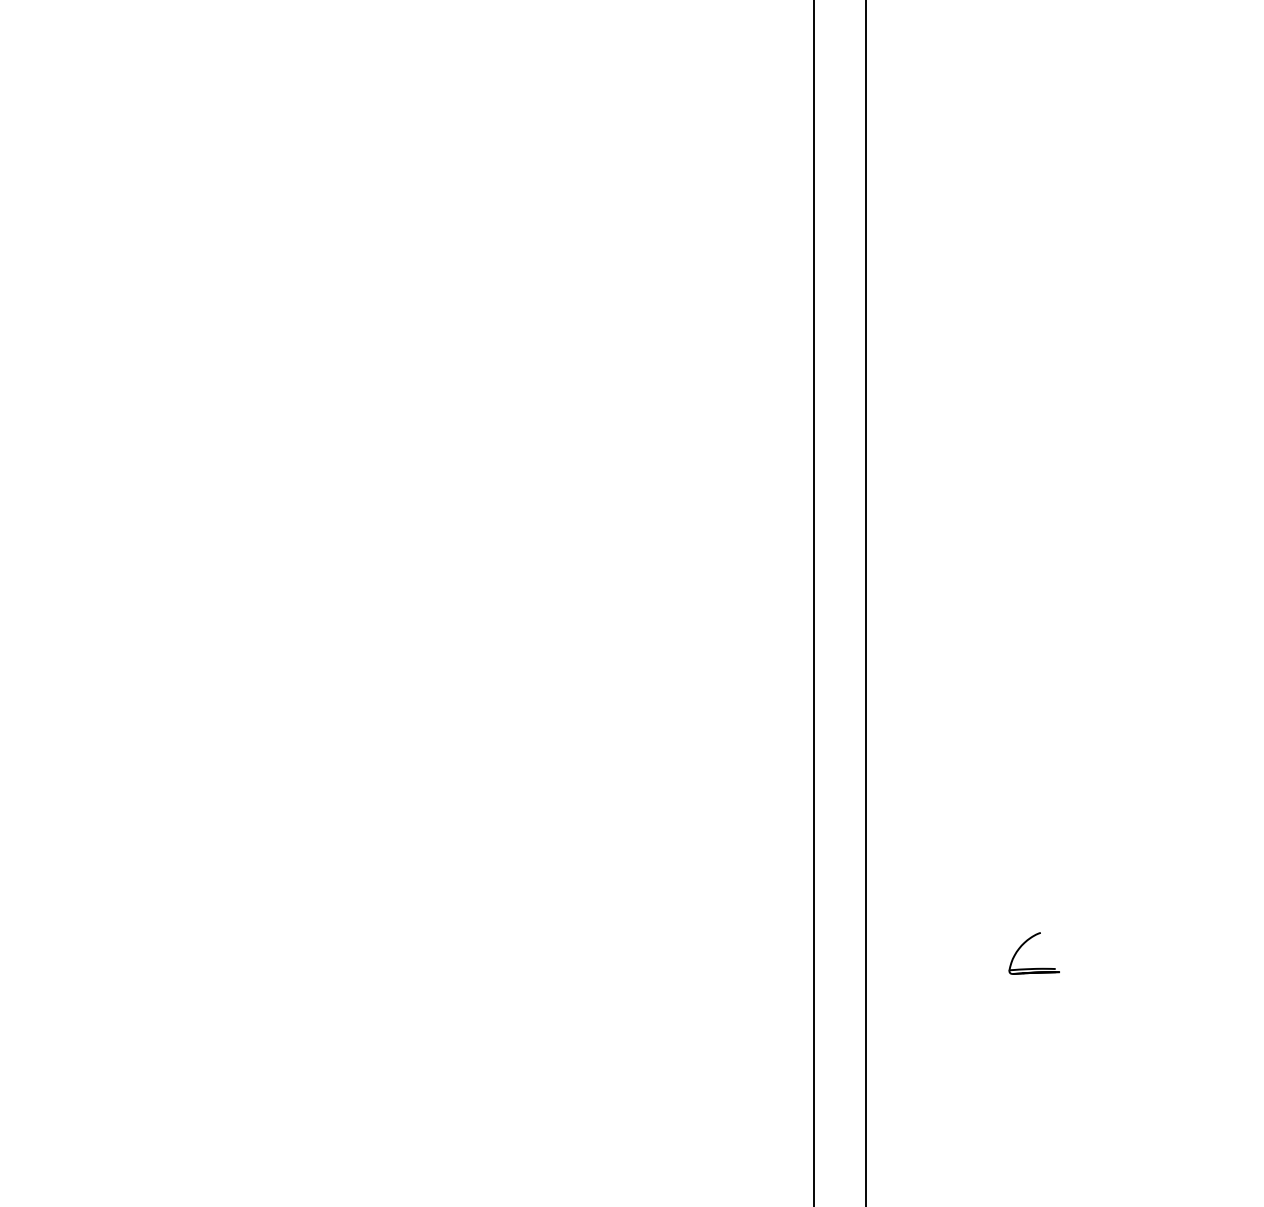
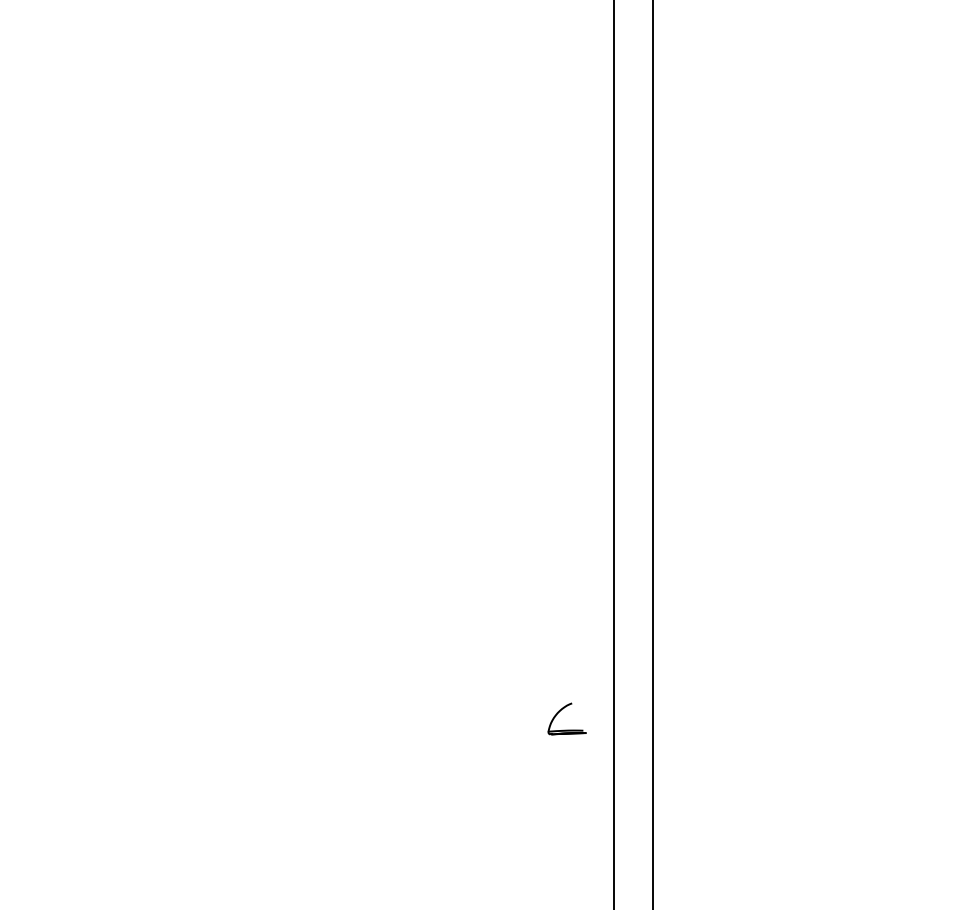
part: (1024, 944) -> (559, 712), moved

